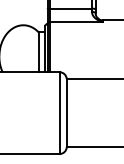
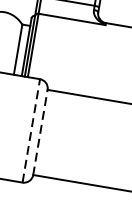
line: (66, 112) -> (40, 131), solid -> dashed
line: (59, 113) -> (31, 131), solid -> dashed

